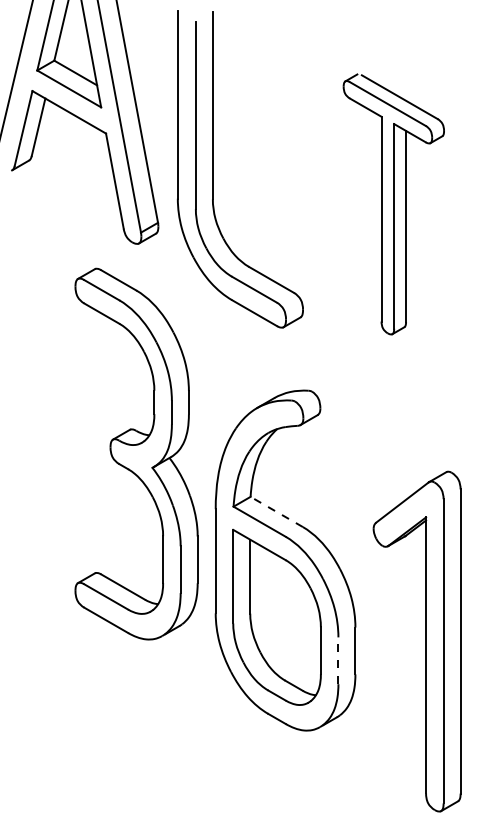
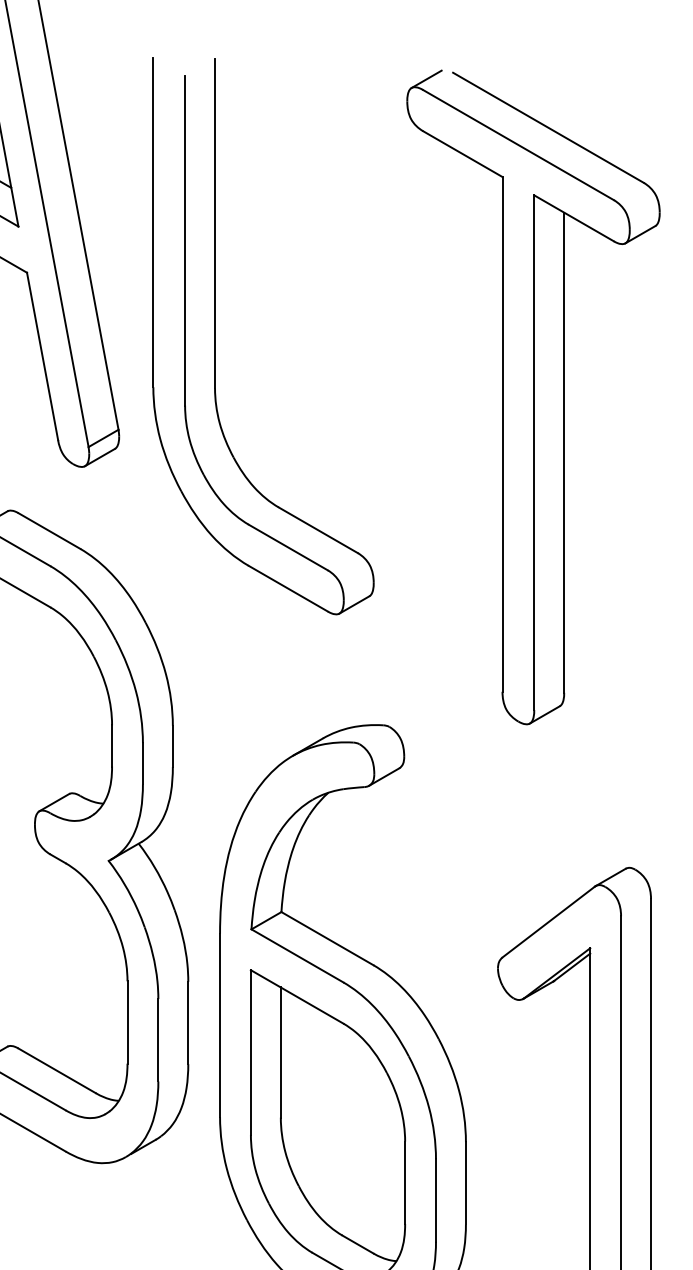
part: (393, 204) -> (532, 397), size x1.43
line: (276, 511) -> (327, 937), dashed -> solid
line: (338, 660) -> (436, 1200), dashed -> solid

